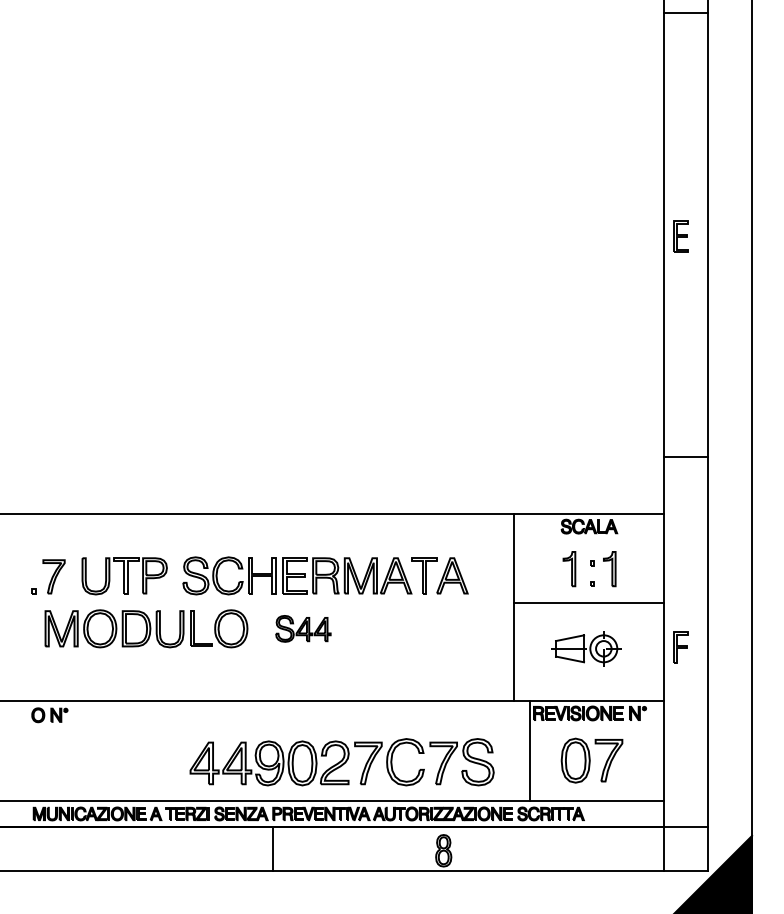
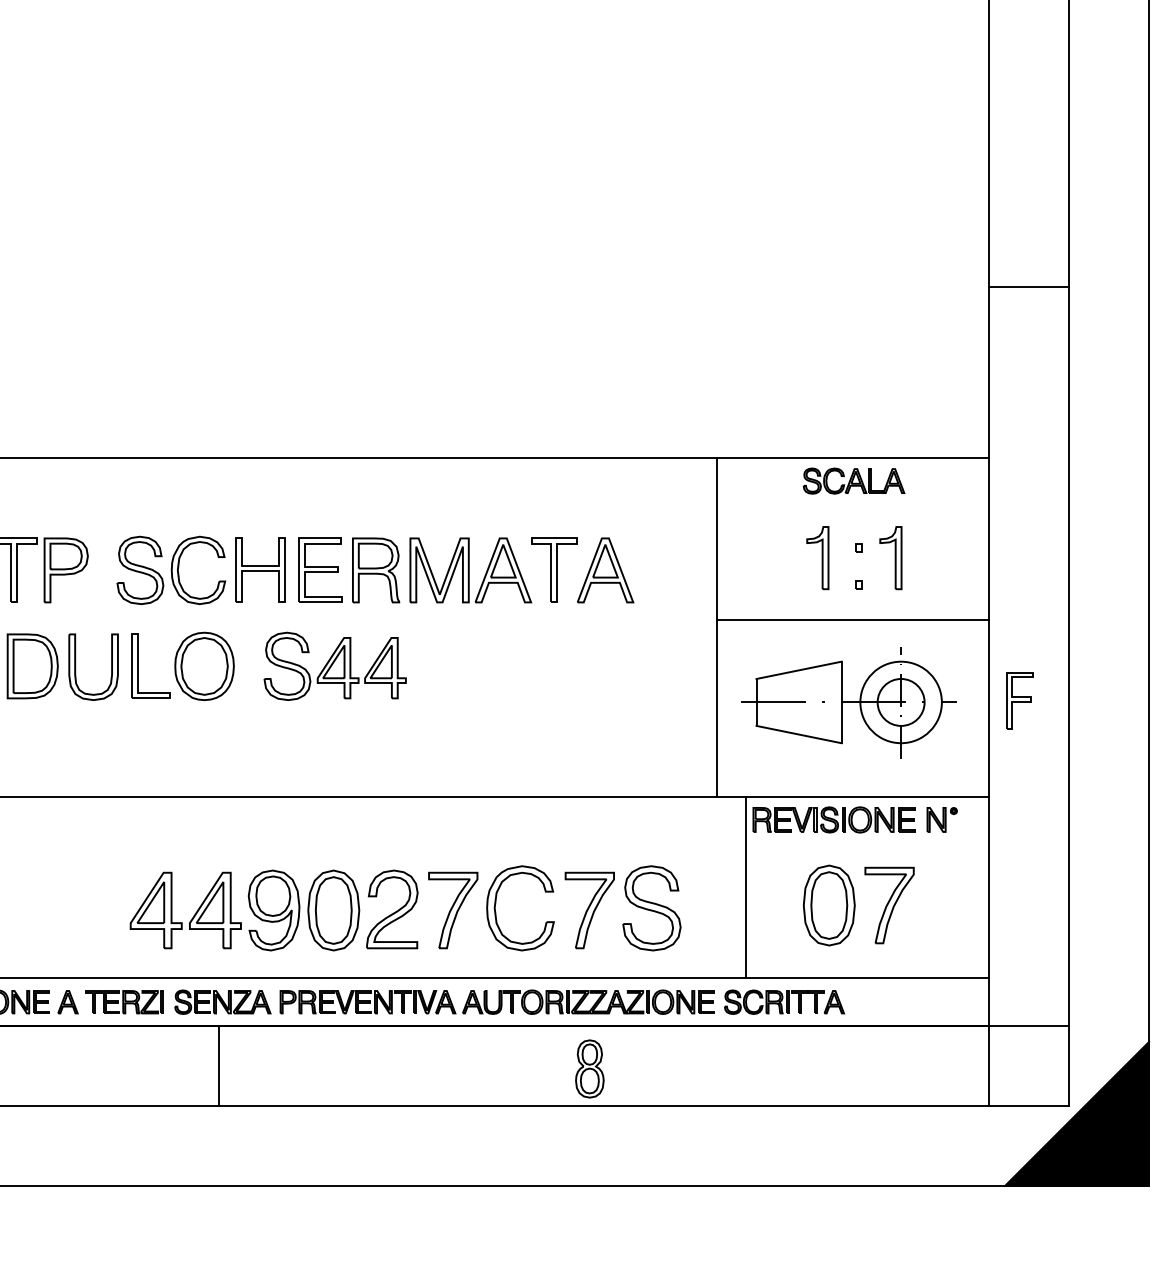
line: (685, 456) -> (1028, 286), moved
part: (303, 628) -> (335, 665), size x1.43
part: (586, 648) -> (848, 702), size x1.67
line: (273, 849) -> (219, 1066), moved

